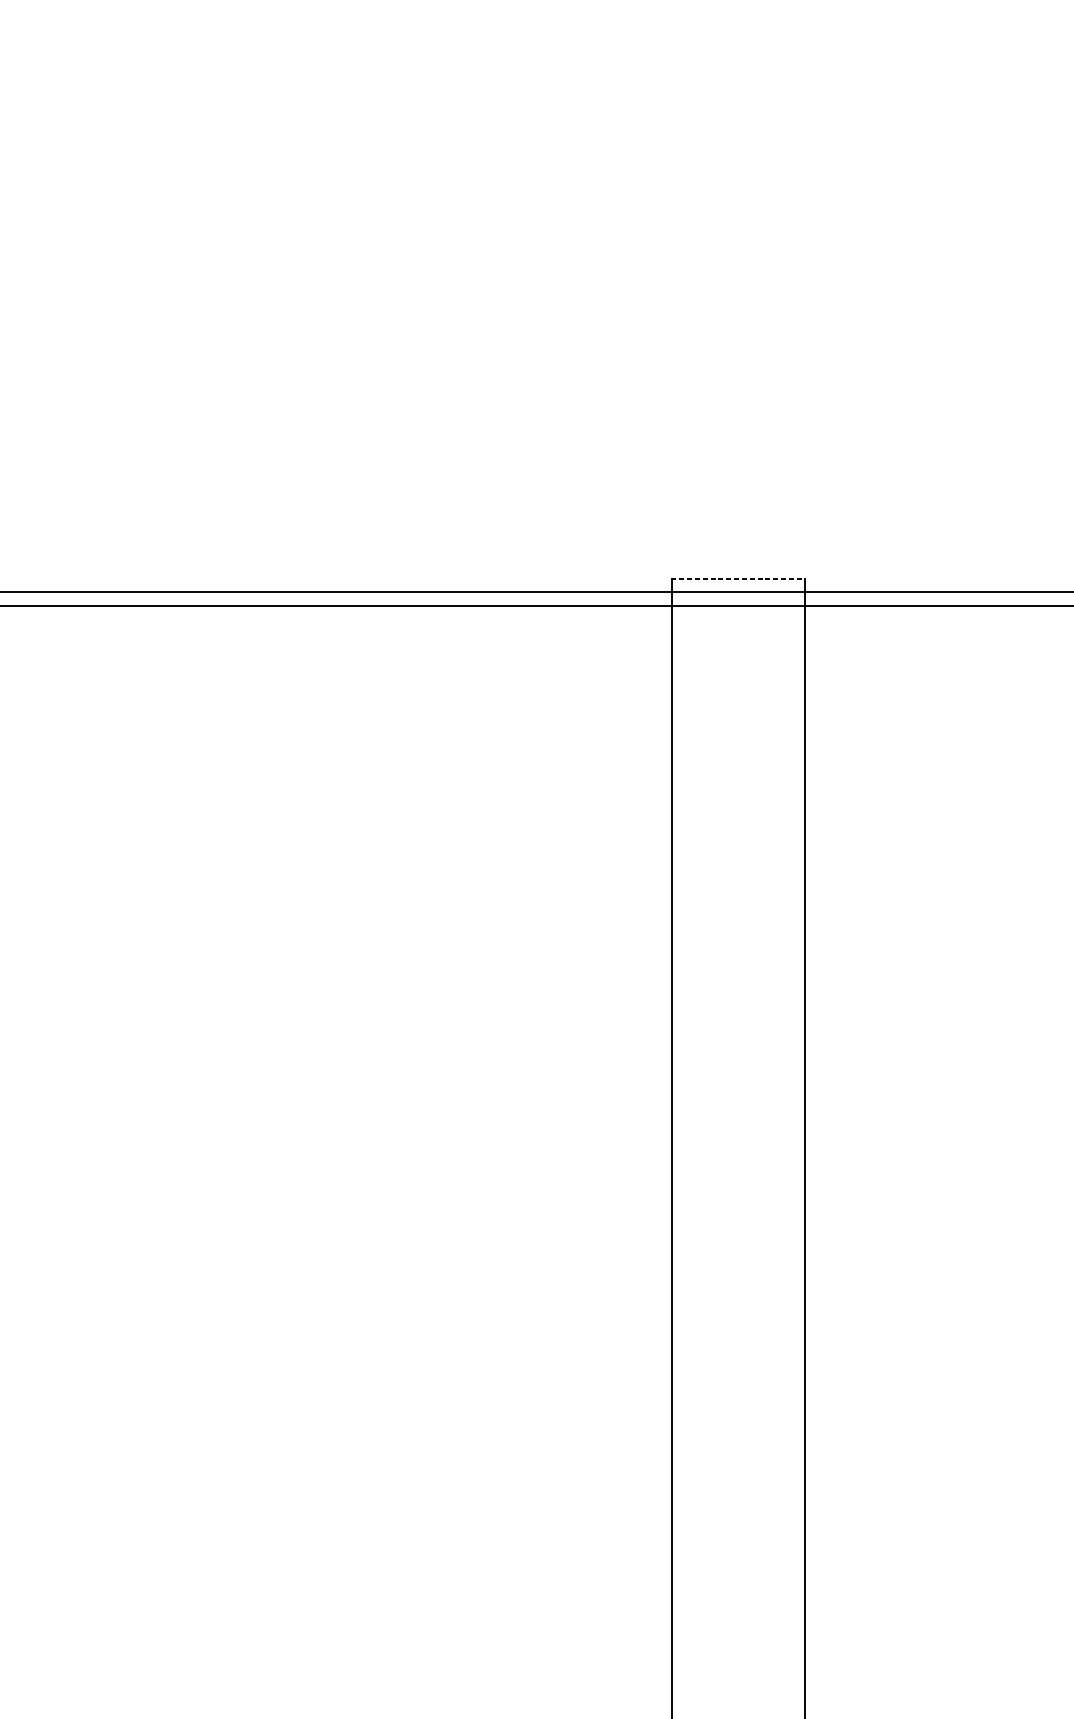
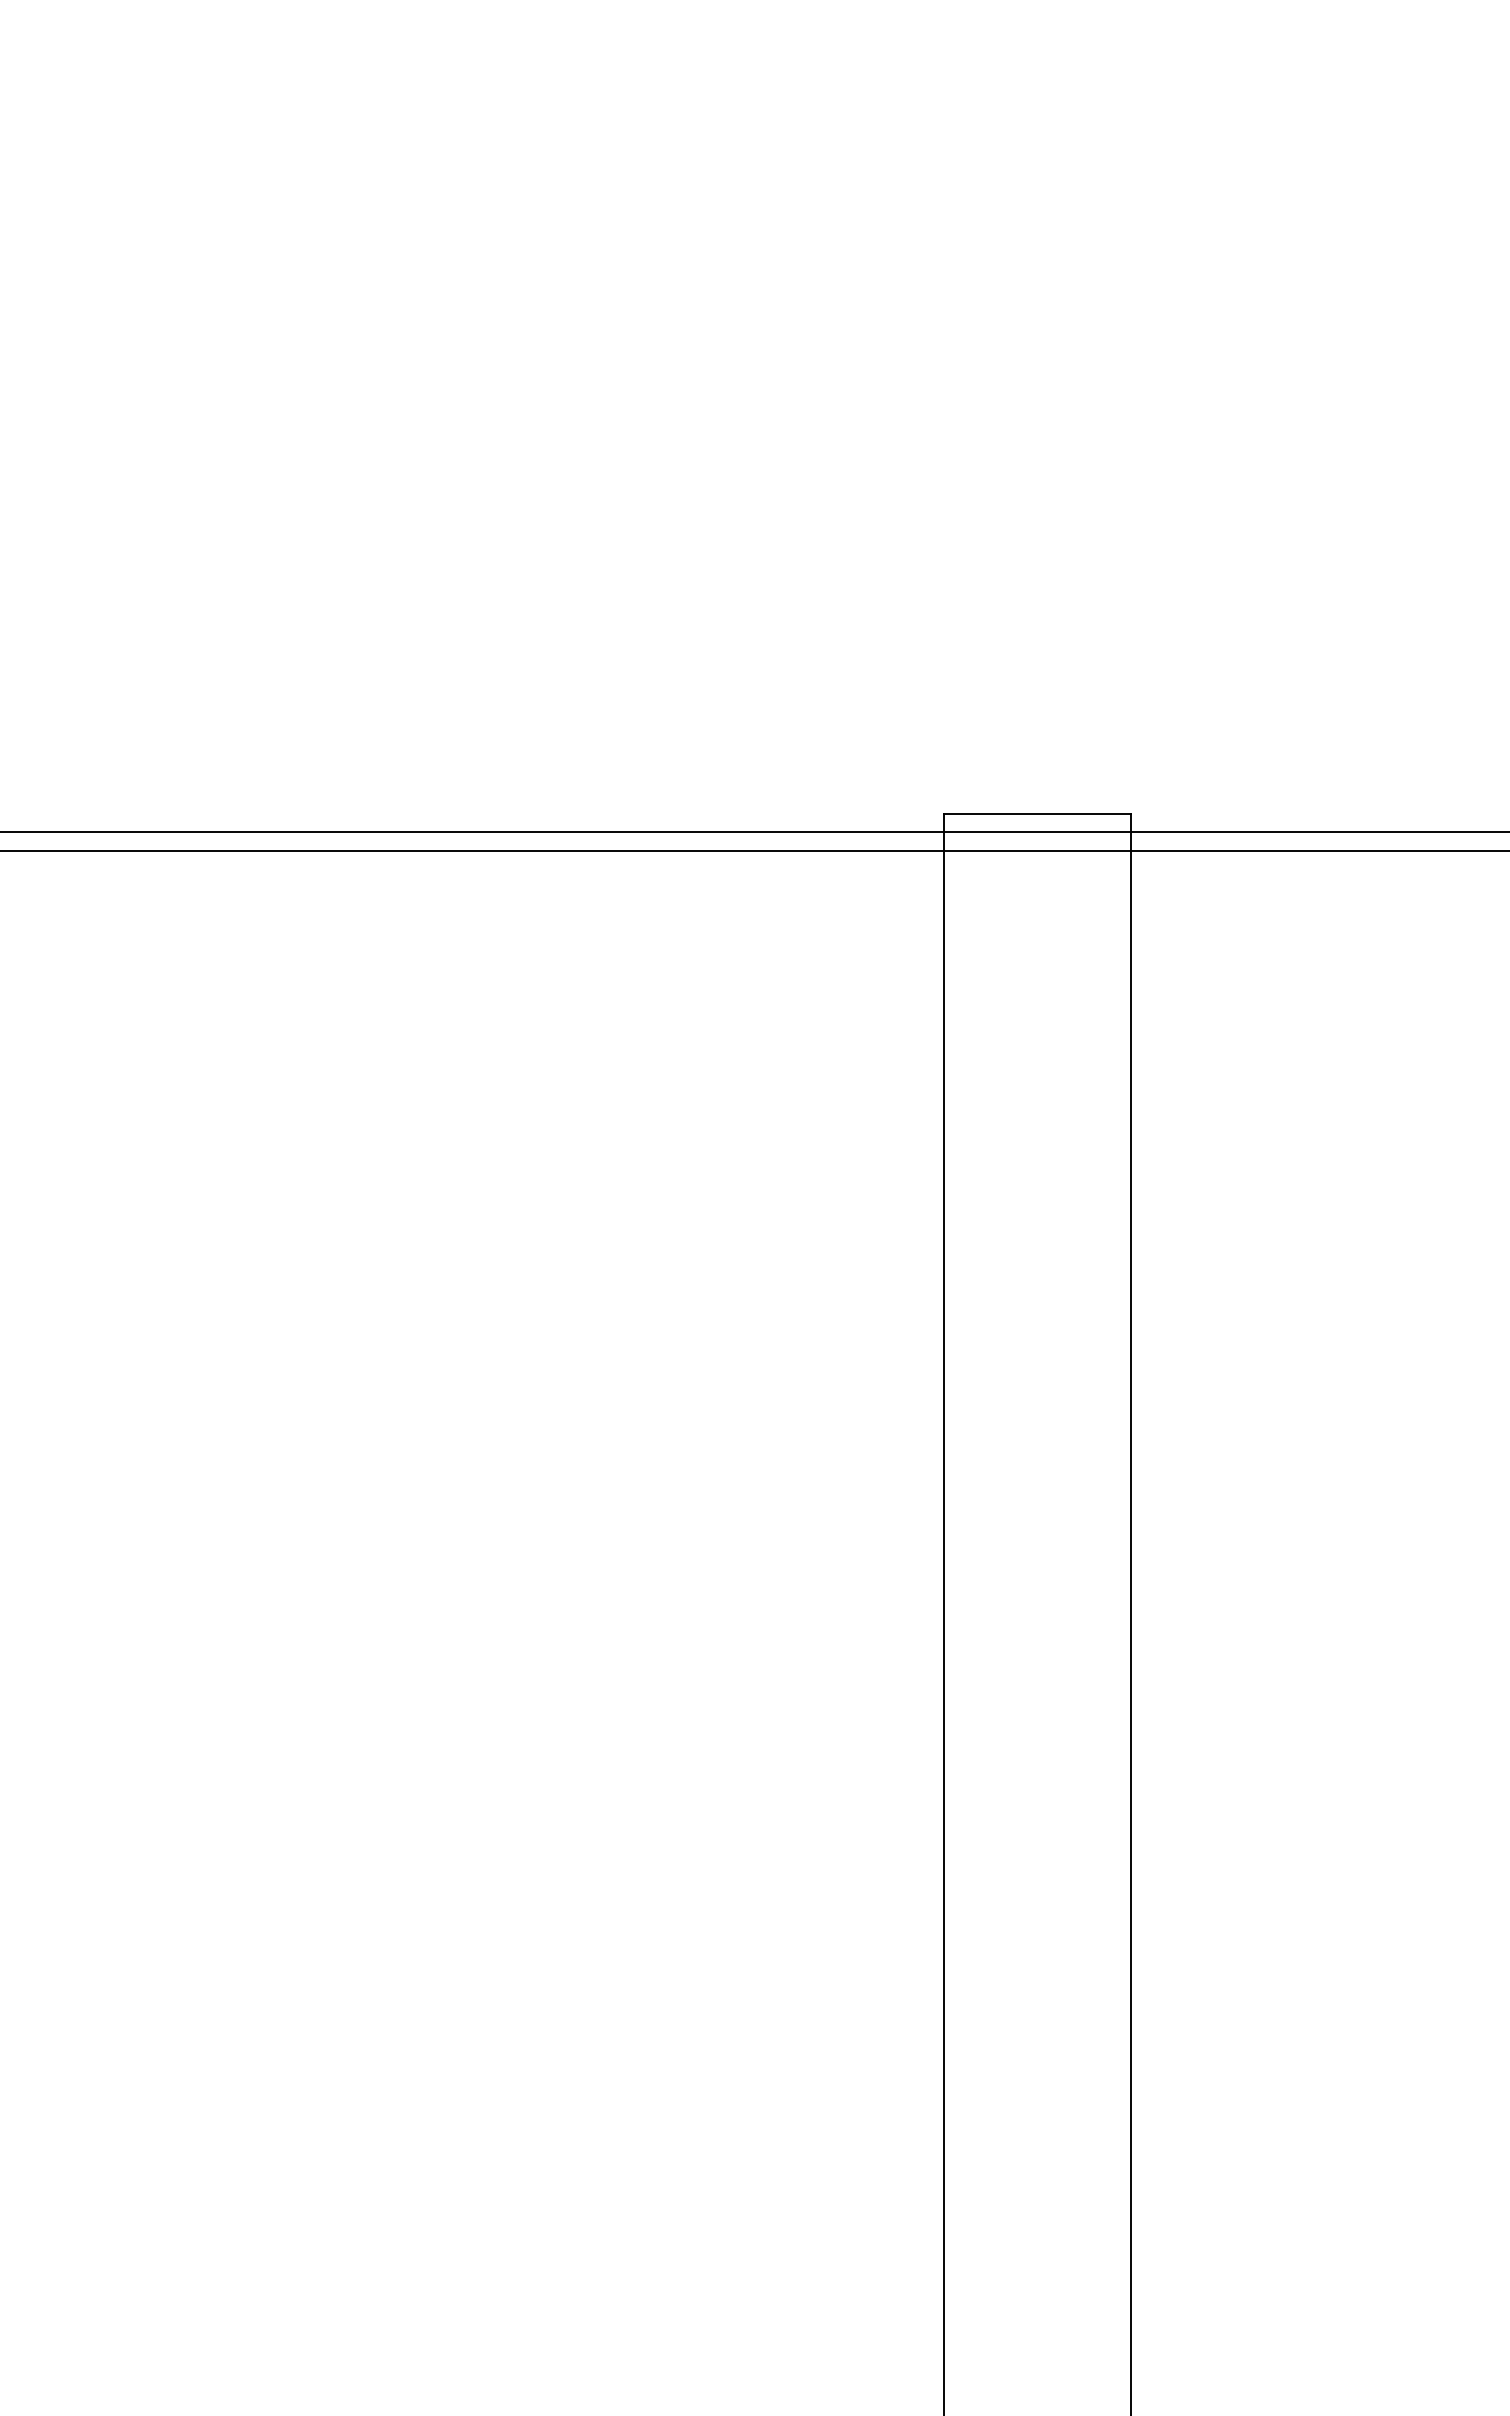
line: (737, 578) -> (1037, 813), dashed -> solid

